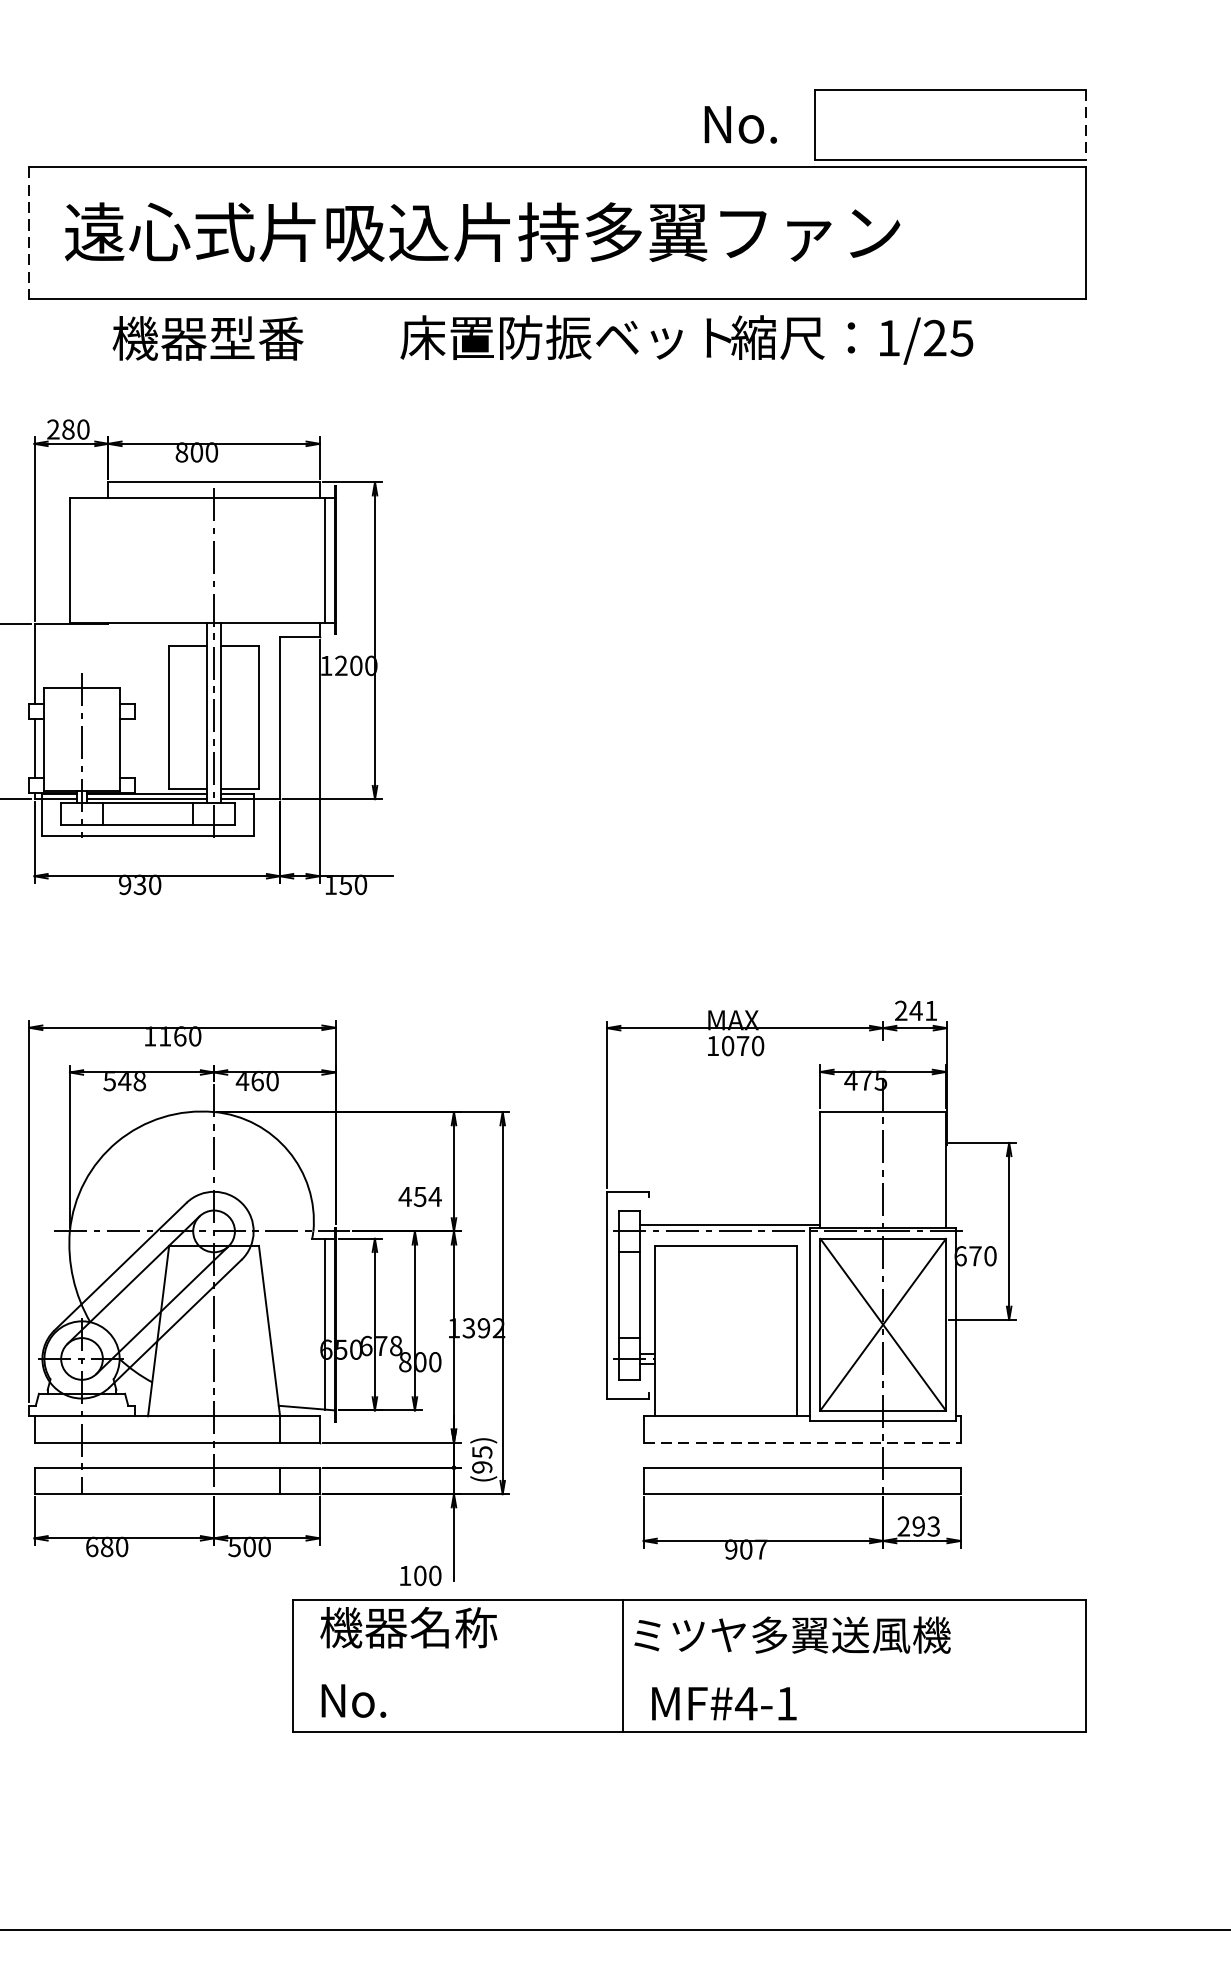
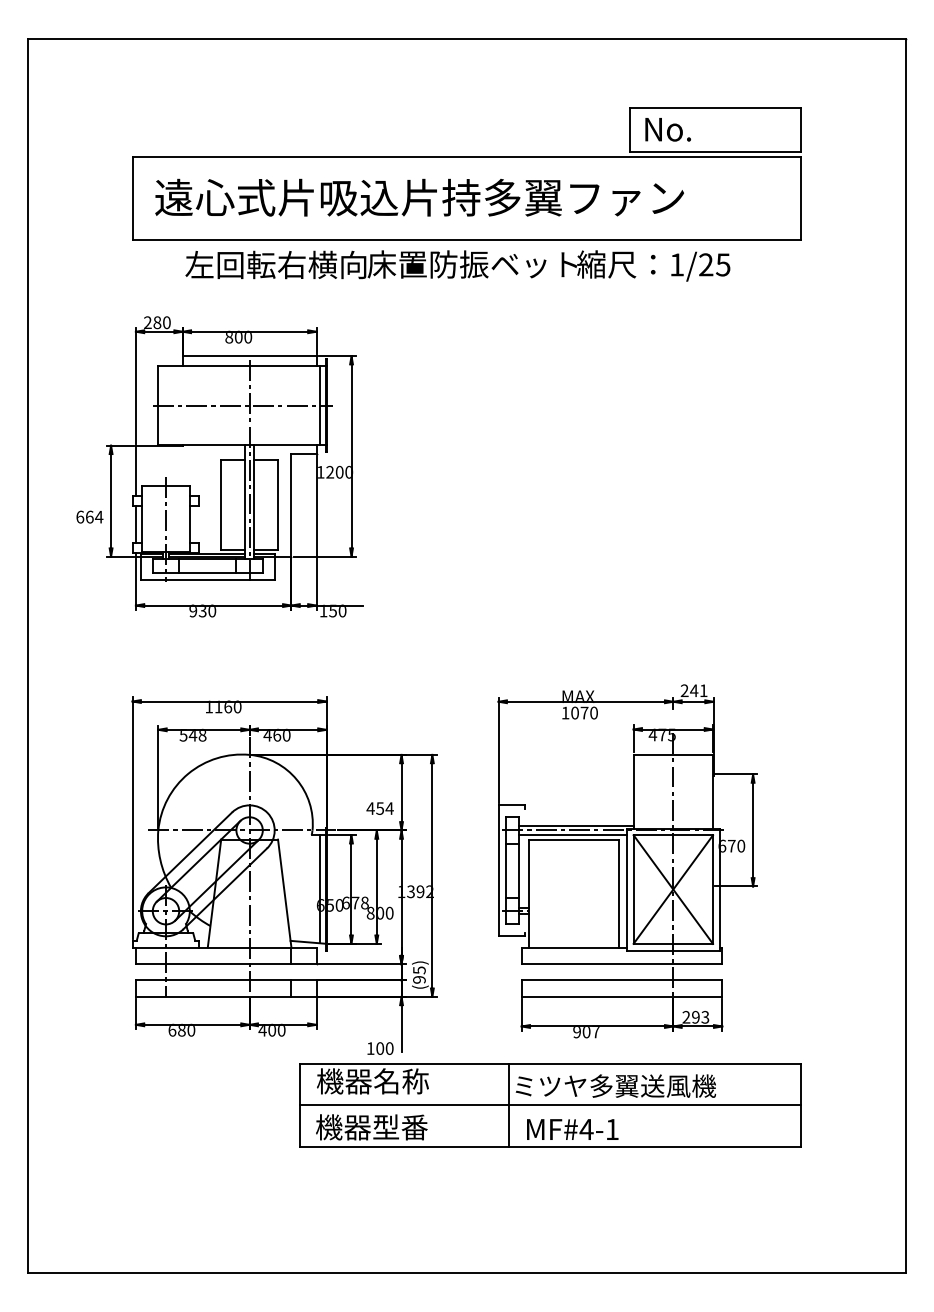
text: (739, 124) -> (667, 129), moved
line: (1085, 126) -> (801, 130), dashed -> solid
line: (29, 233) -> (132, 198), dashed -> solid
text: (254, 337) -> (275, 264), 機器型番 -> 左回転右横向
line: (202, 560) -> (242, 405), added
line: (723, 1237) -> (572, 834), added
line: (802, 1443) -> (622, 964), dashed -> solid
text: (234, 1548) -> (262, 1031), 500 -> 400
line: (689, 1665) -> (550, 1105), added
text: (406, 1700) -> (371, 1127), No. -> 機器型番

